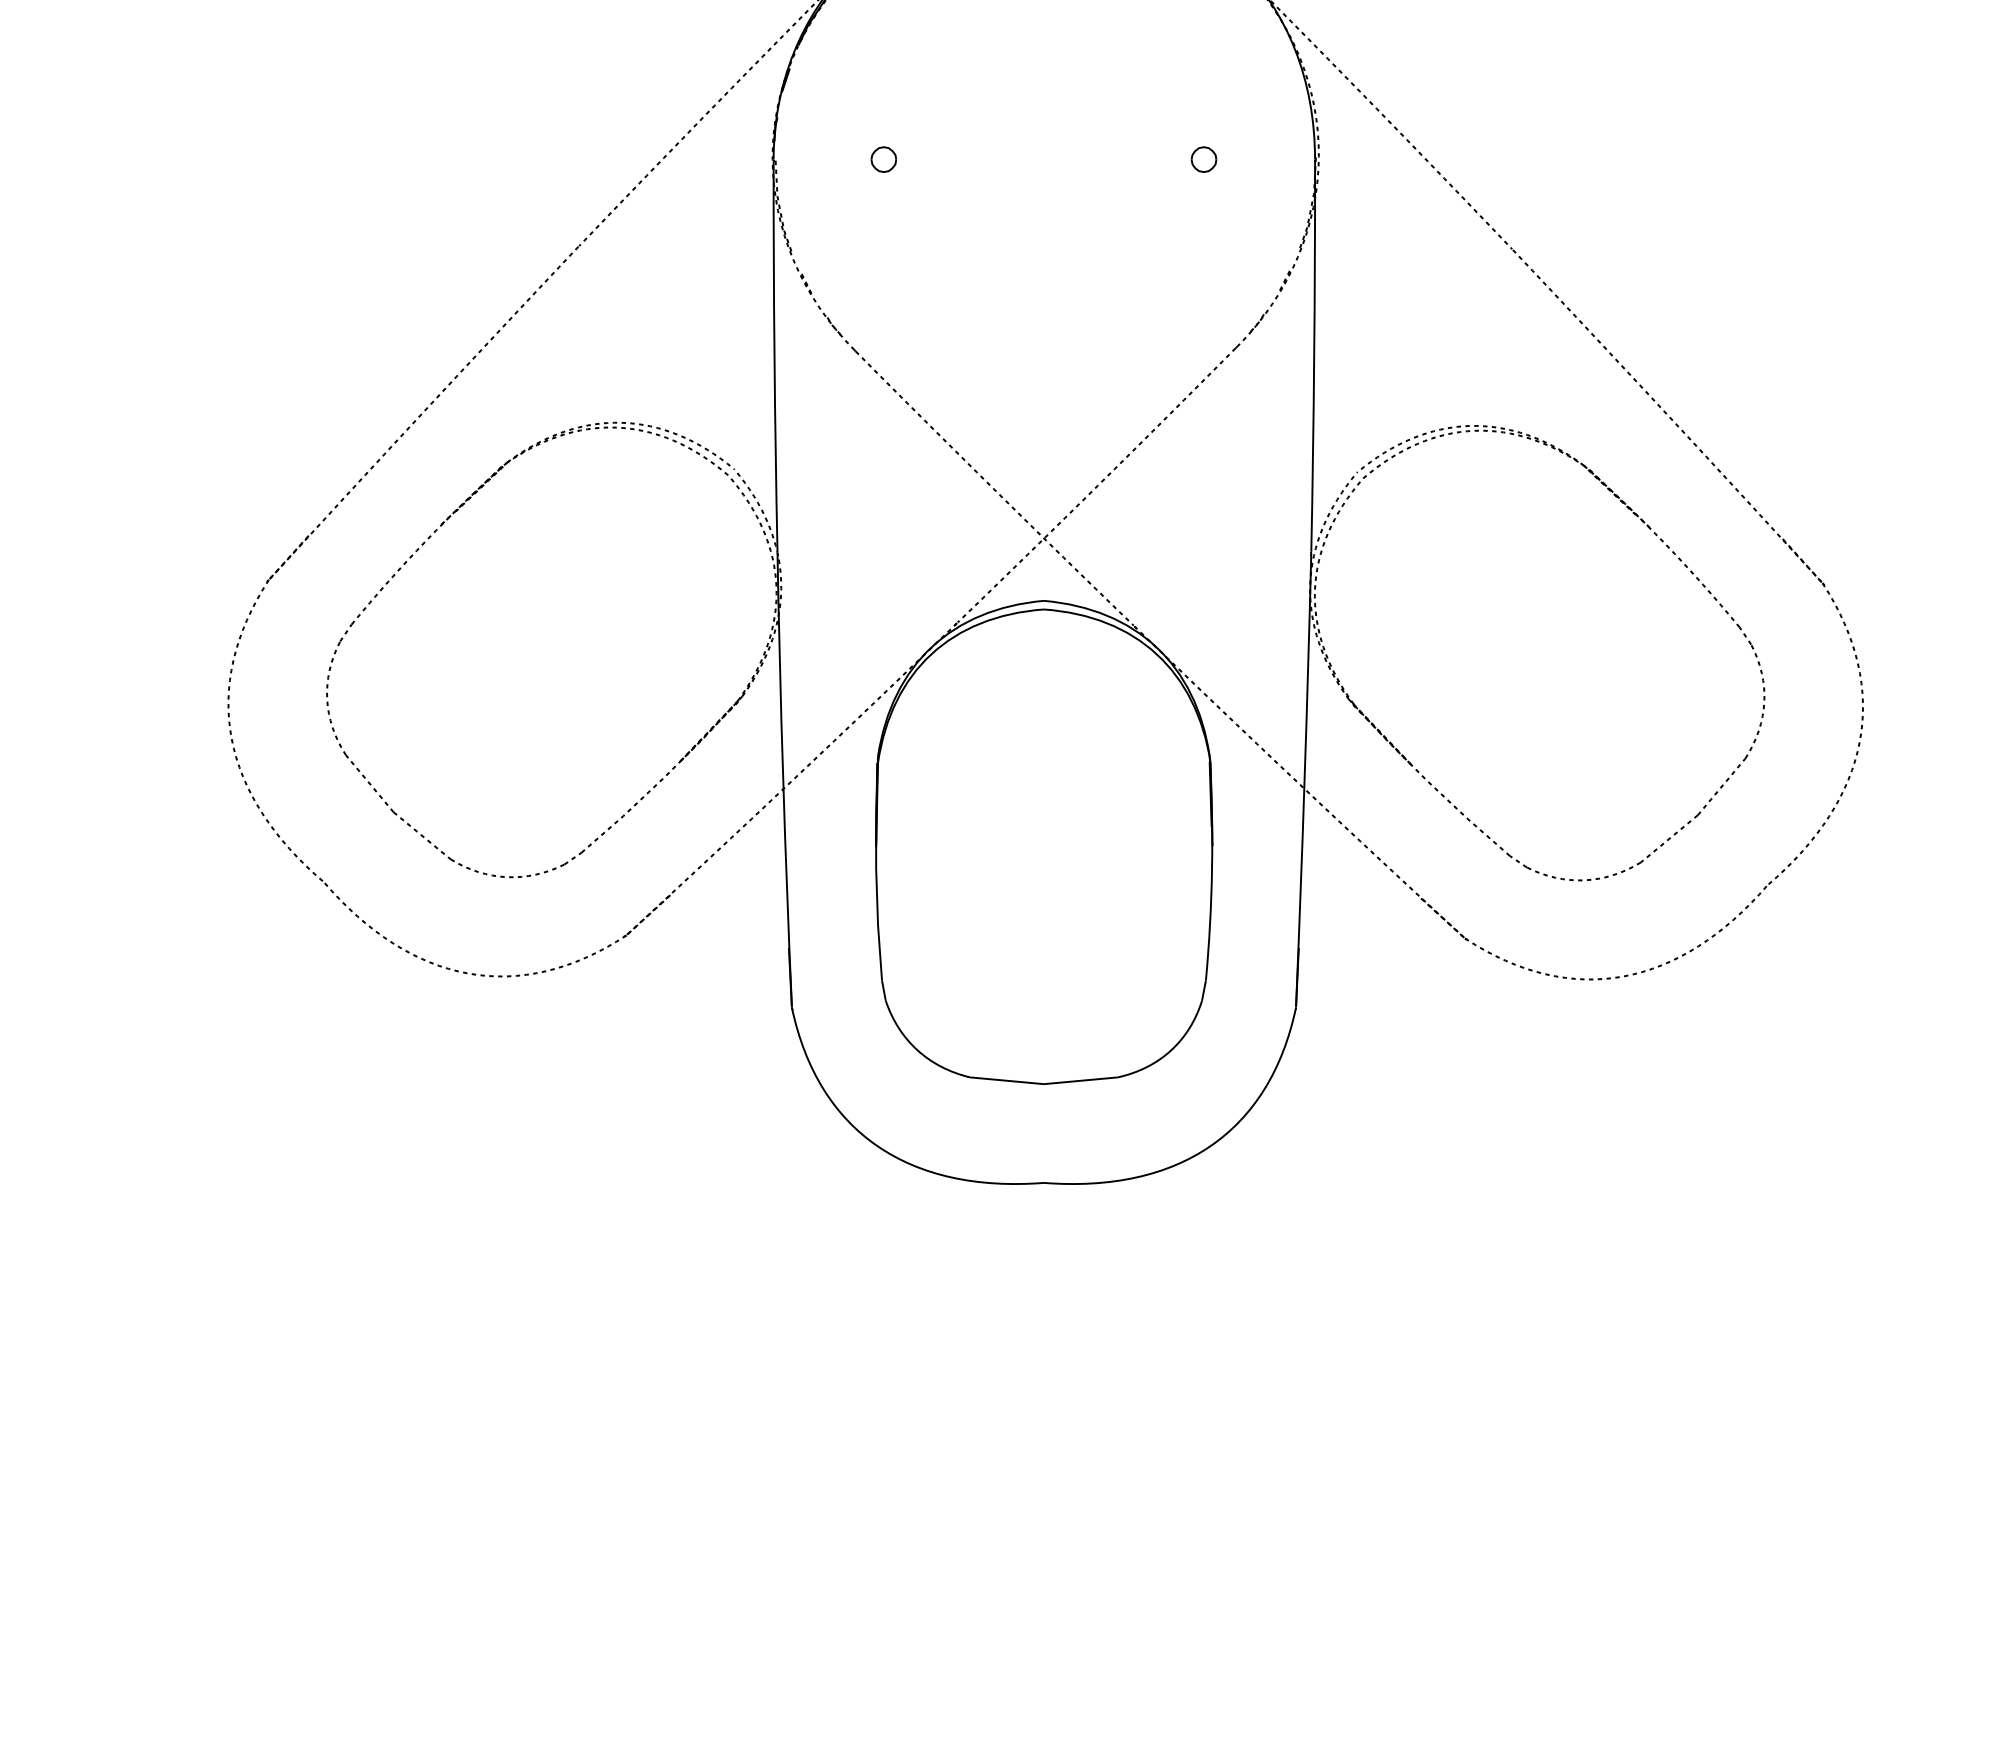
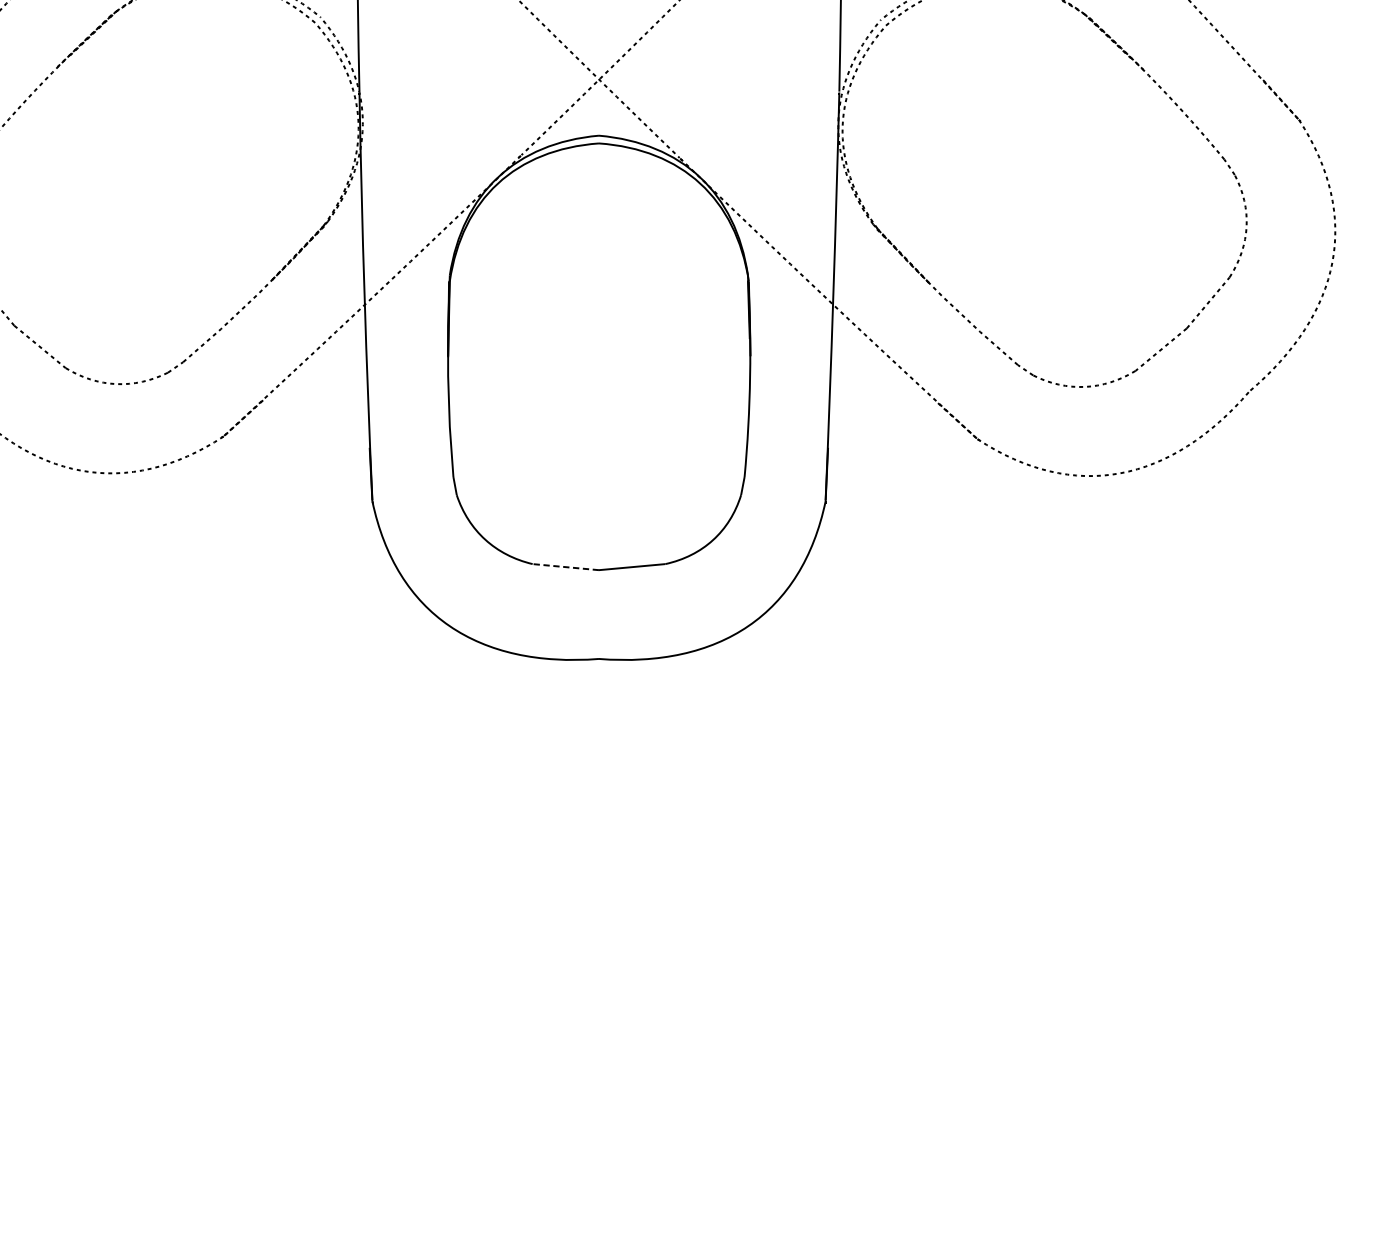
line: (1006, 1080) -> (565, 566), solid -> dashed

